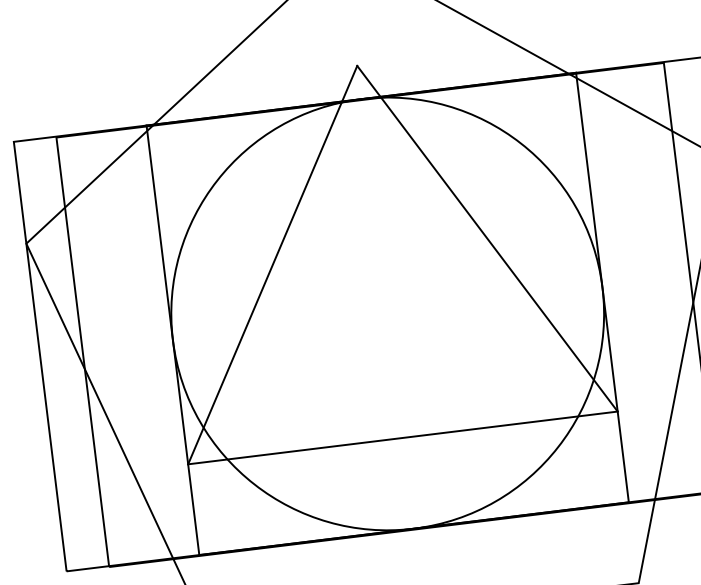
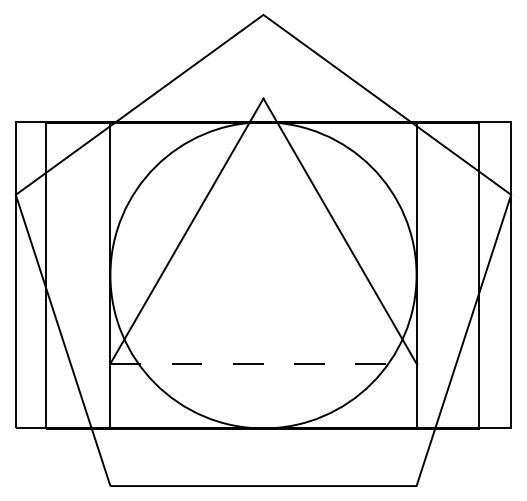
line: (402, 437) -> (263, 363), solid -> dashed

